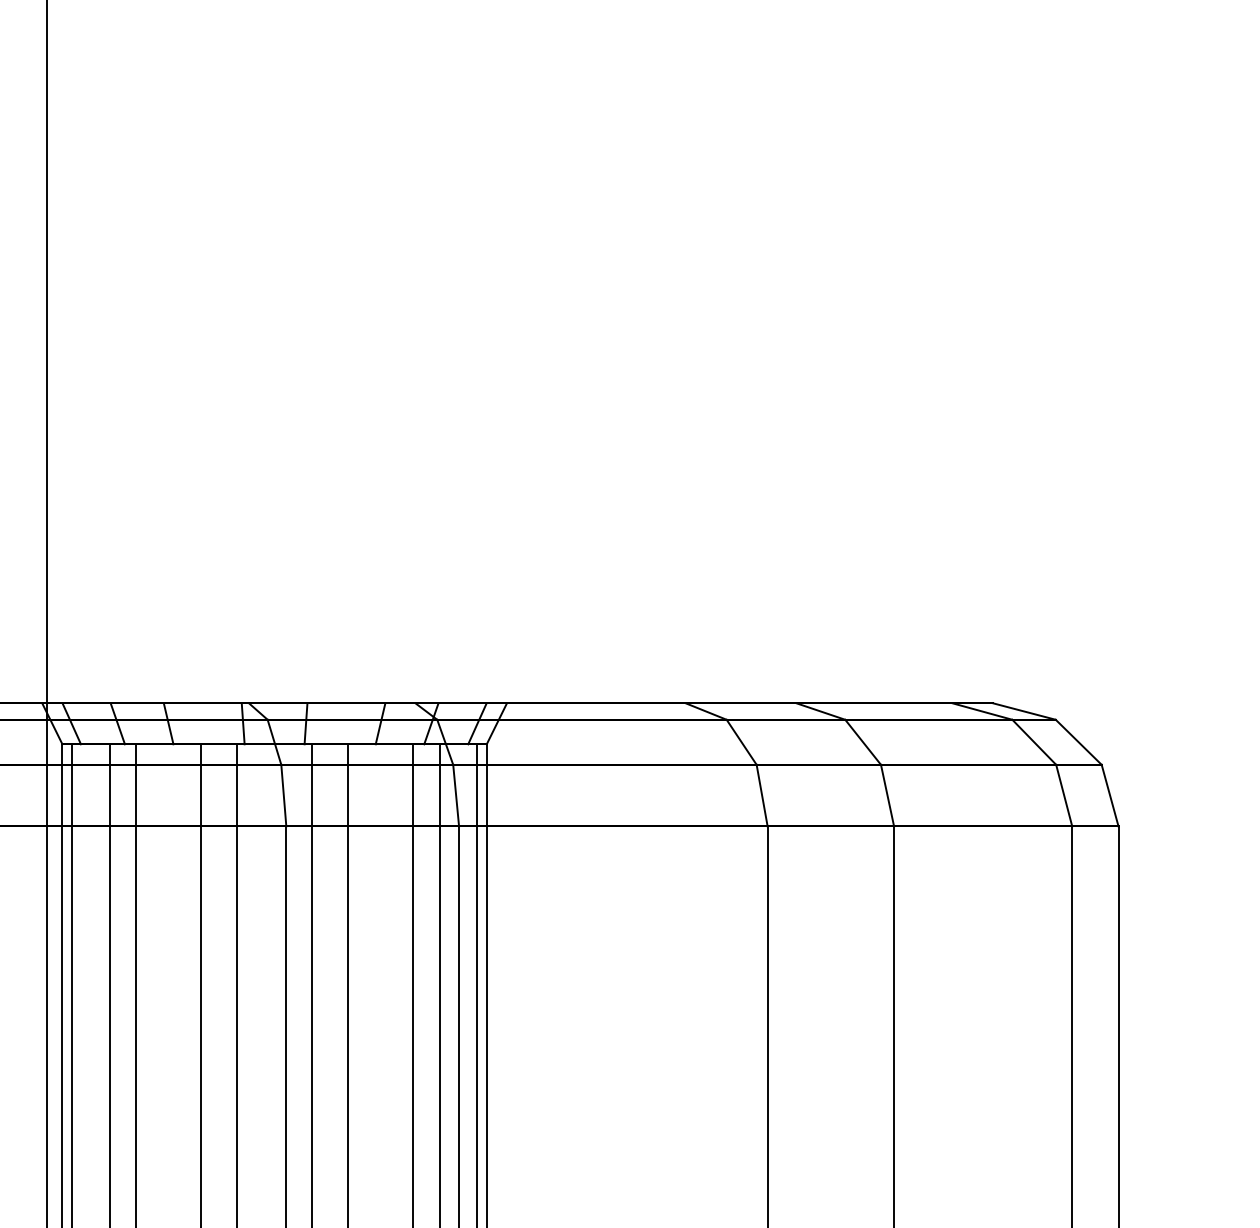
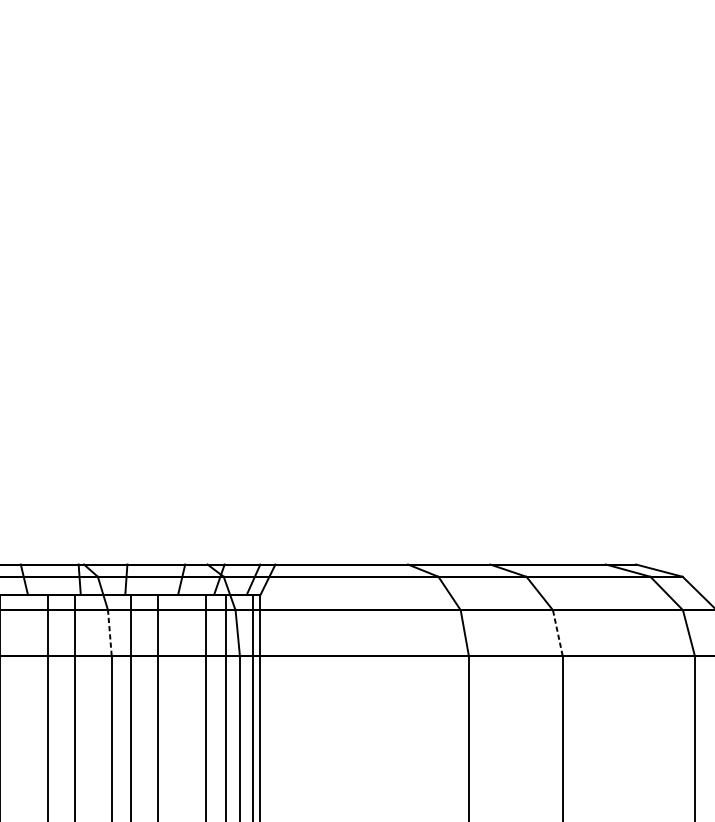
line: (283, 795) -> (109, 632), solid -> dashed
line: (887, 795) -> (557, 632), solid -> dashed

